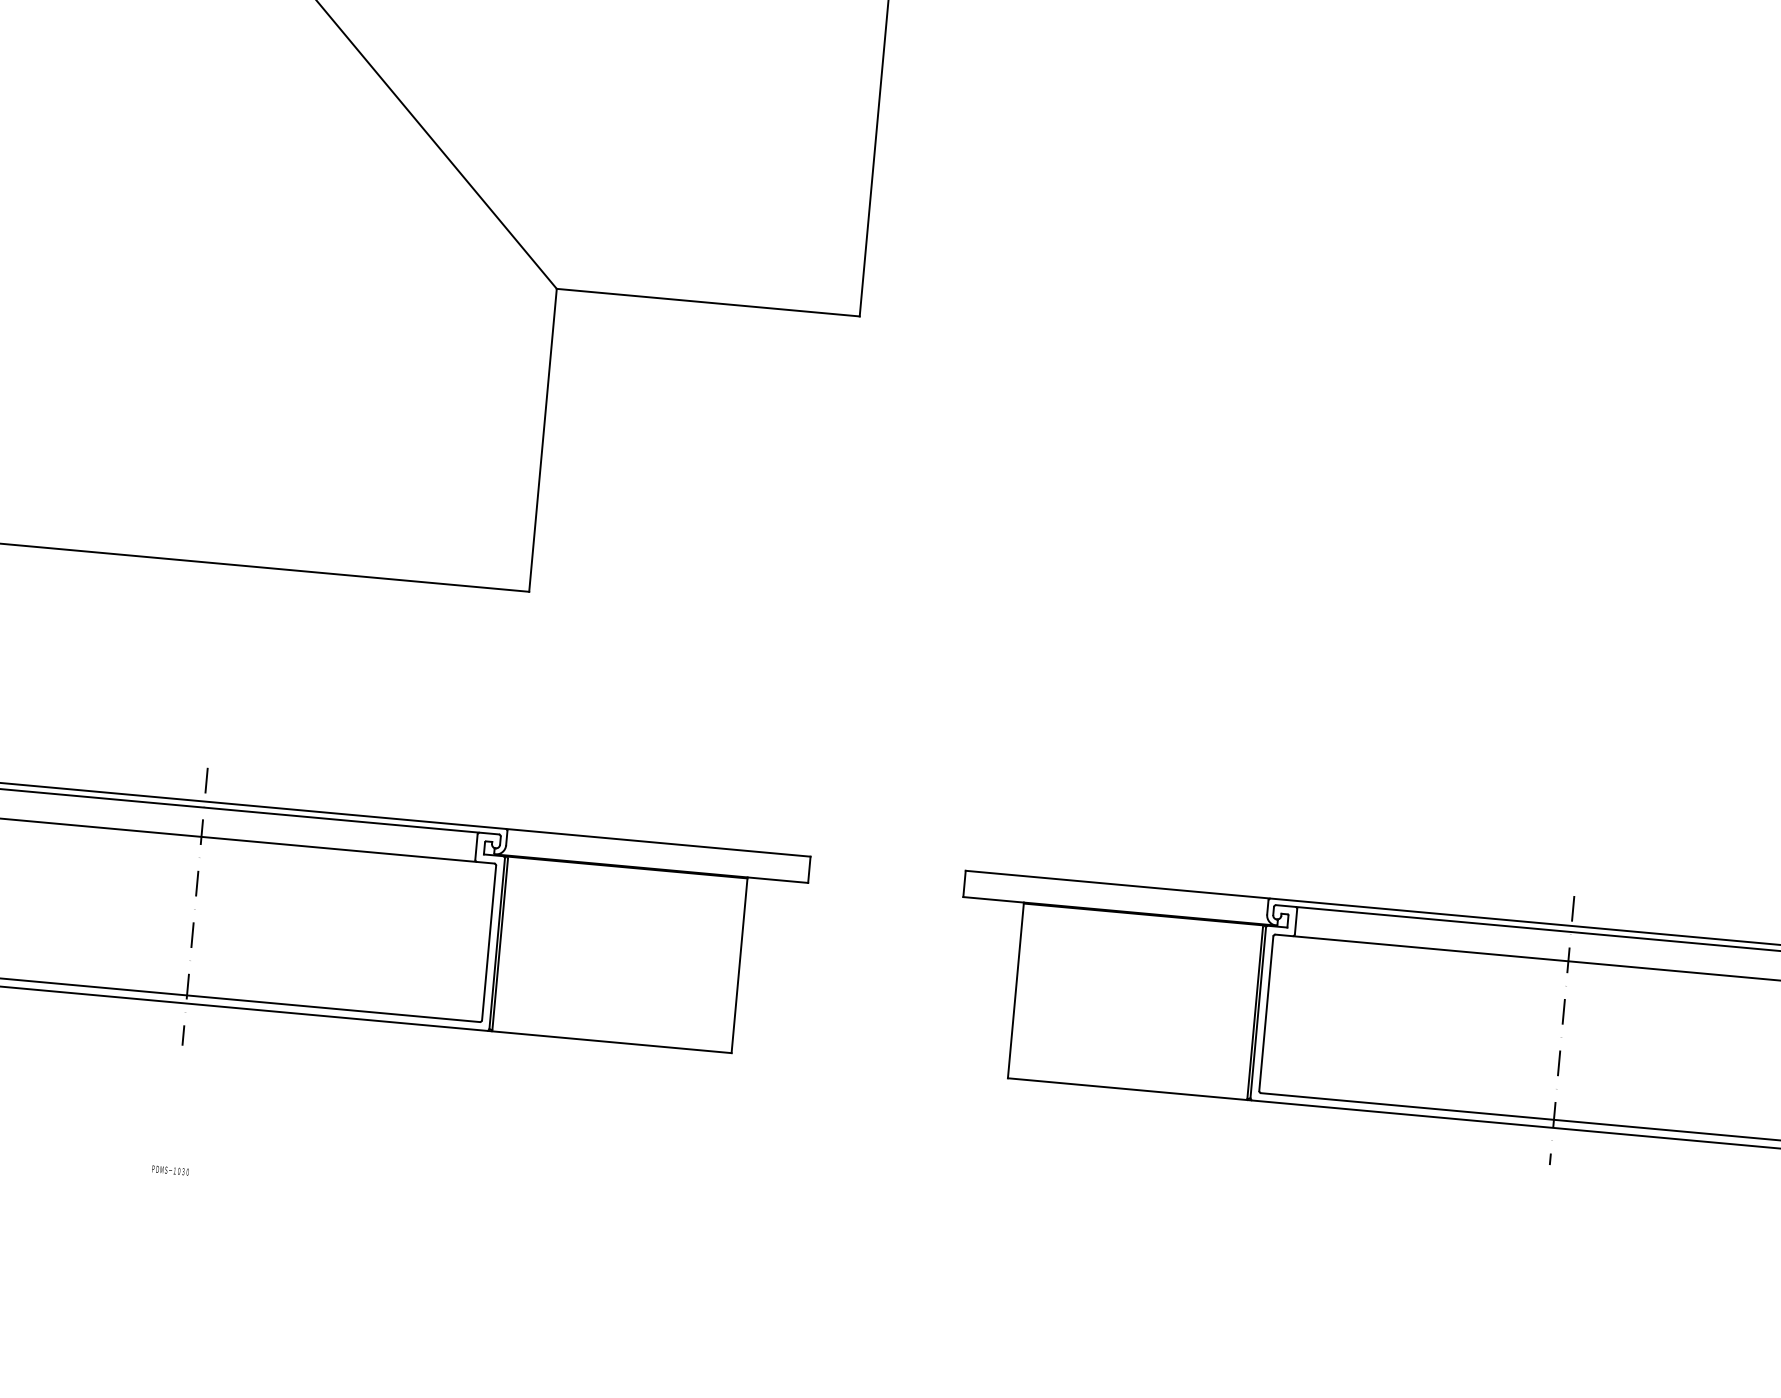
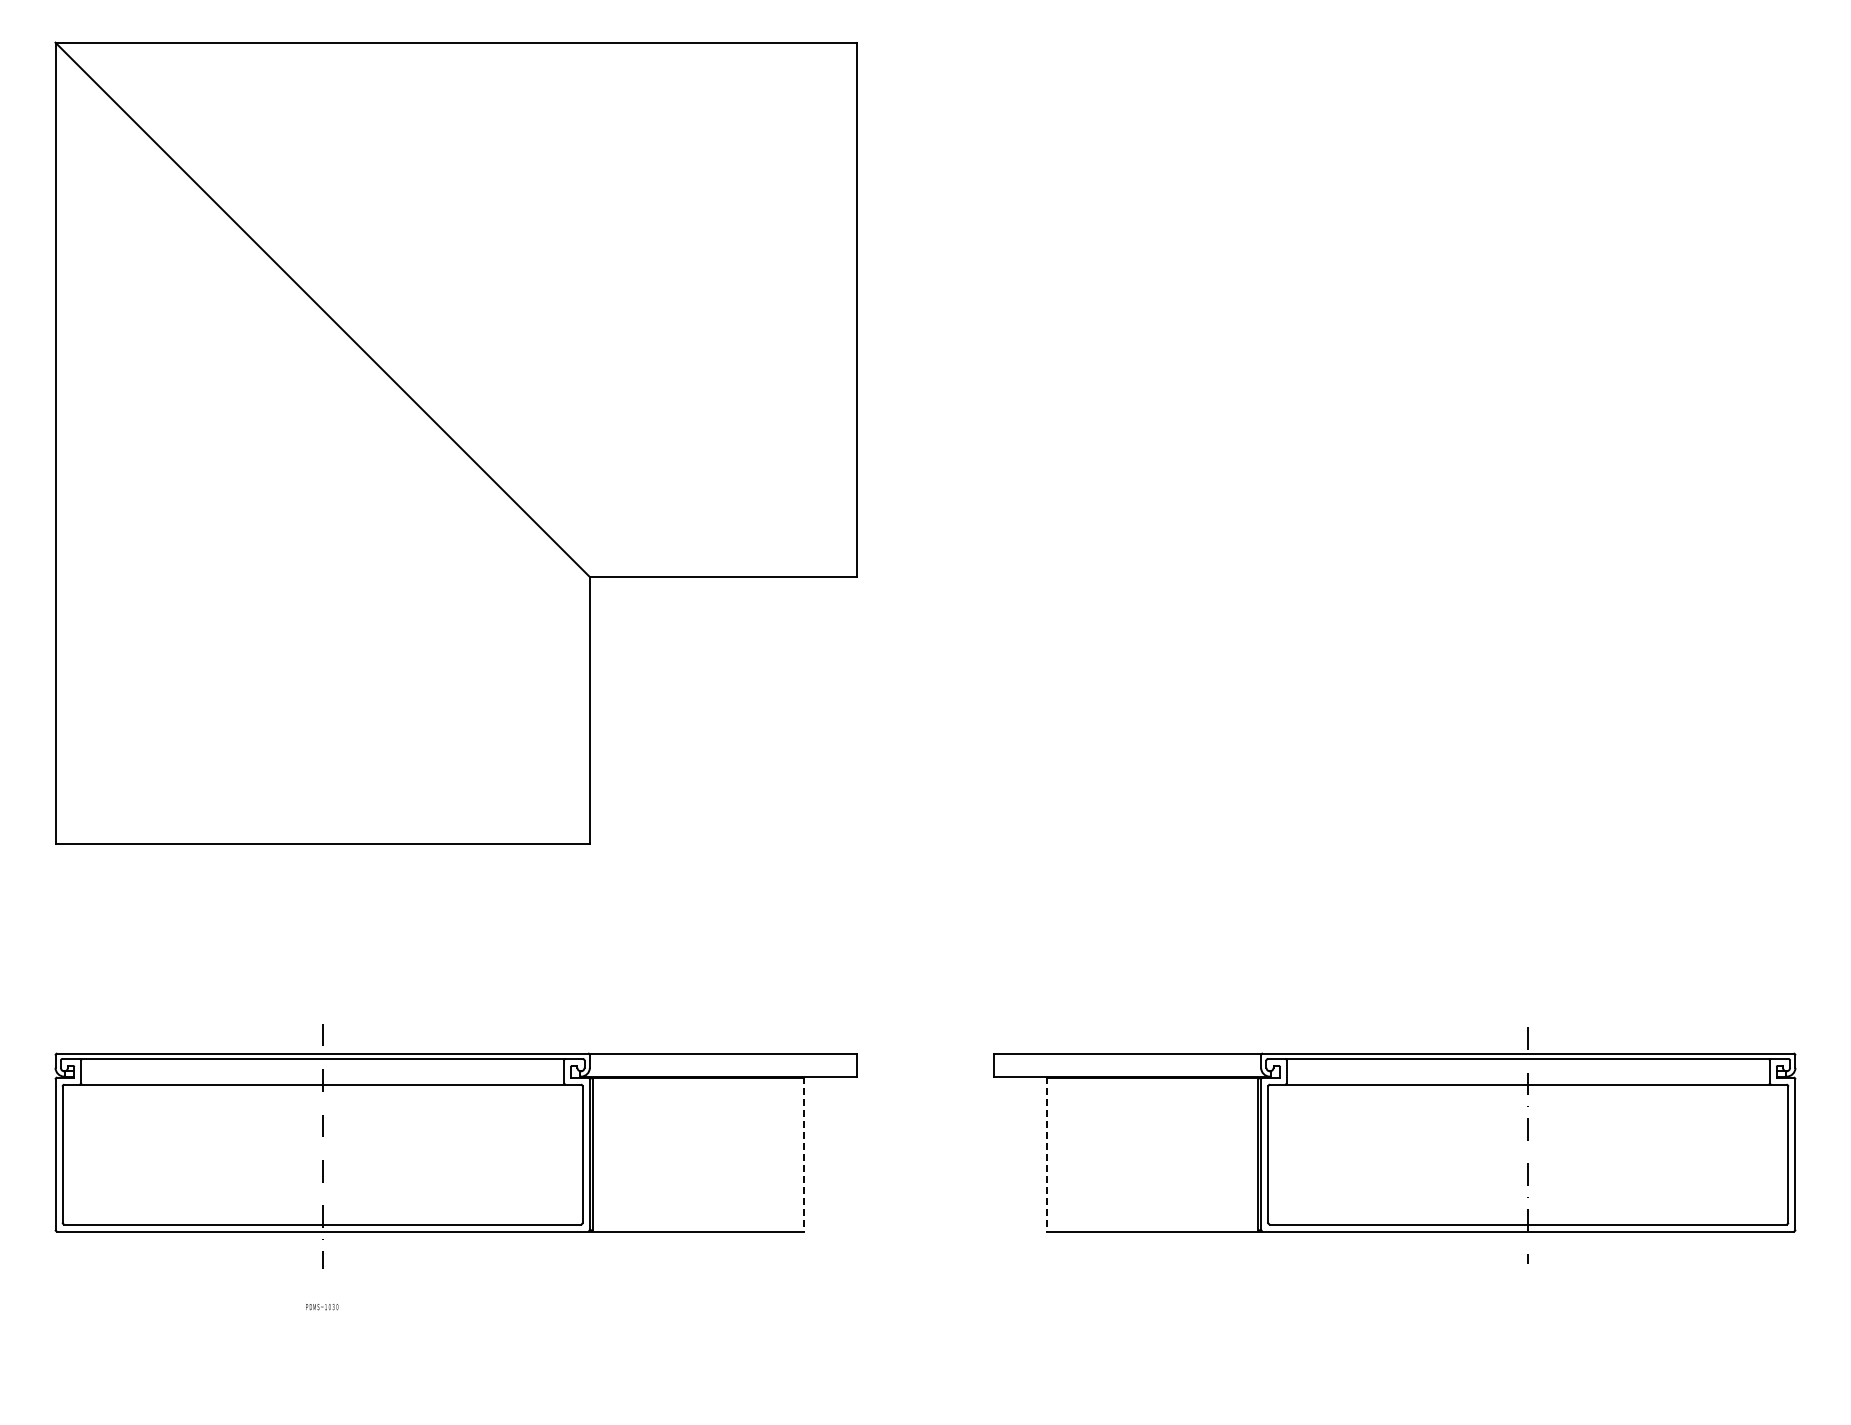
line: (739, 965) -> (803, 1154), solid -> dashed
line: (1016, 990) -> (1047, 1154), solid -> dashed
text: (170, 1171) -> (322, 1307), moved

